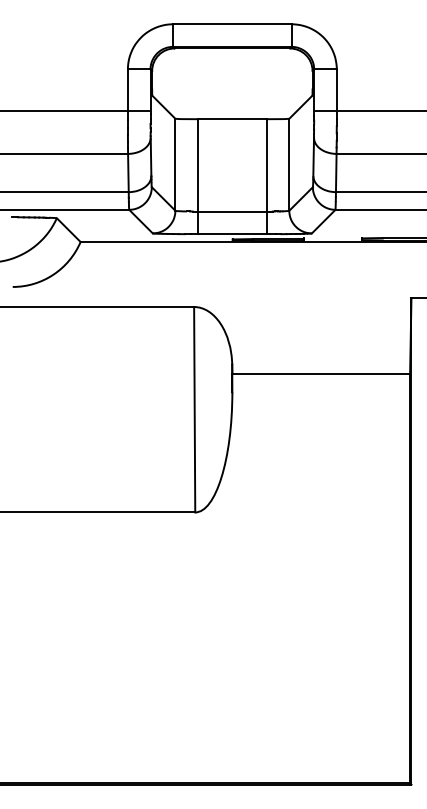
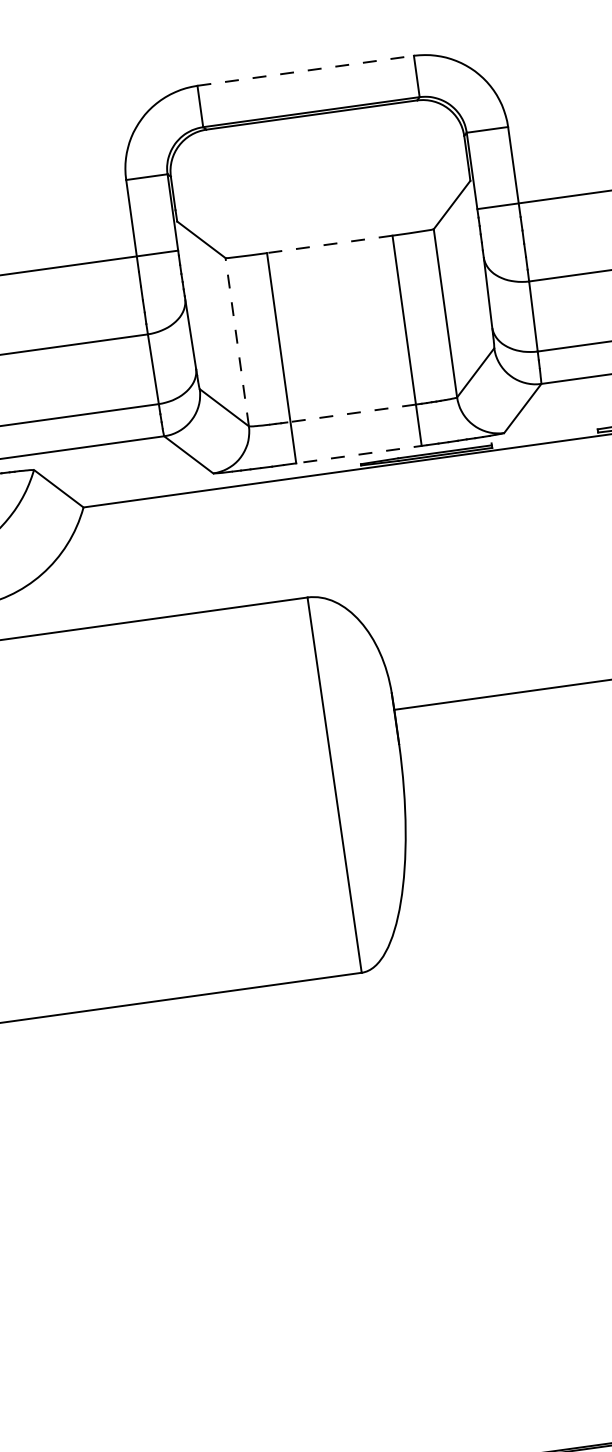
line: (232, 24) -> (306, 71), solid -> dashed
line: (231, 119) -> (328, 245), solid -> dashed
line: (175, 164) -> (237, 341), solid -> dashed
line: (231, 211) -> (351, 413), solid -> dashed
line: (233, 234) -> (361, 454), solid -> dashed

